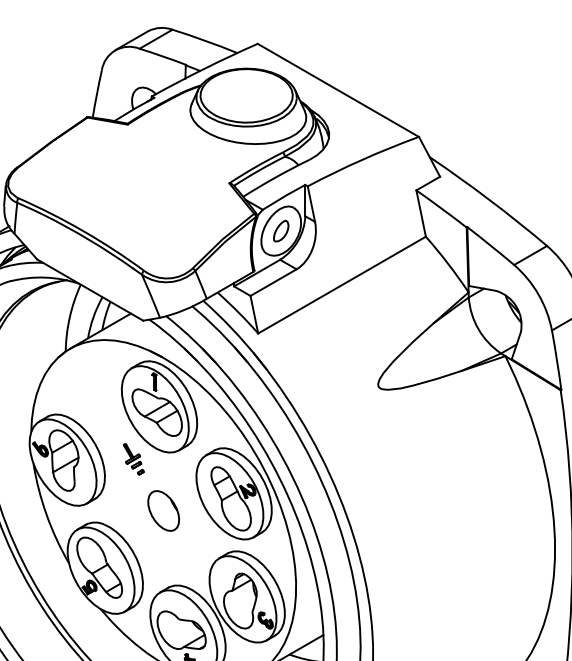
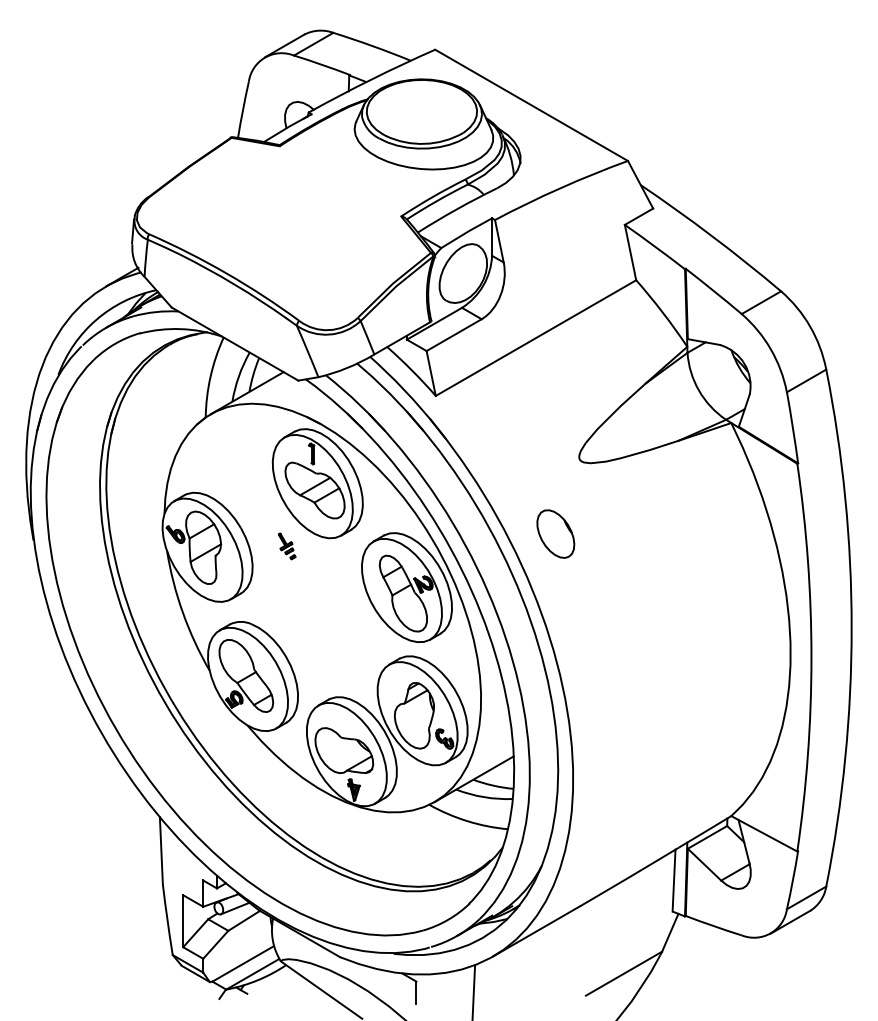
part: (280, 231) -> (462, 273), removed
part: (133, 459) -> (286, 546), size x0.7
part: (163, 510) -> (555, 533), moved

